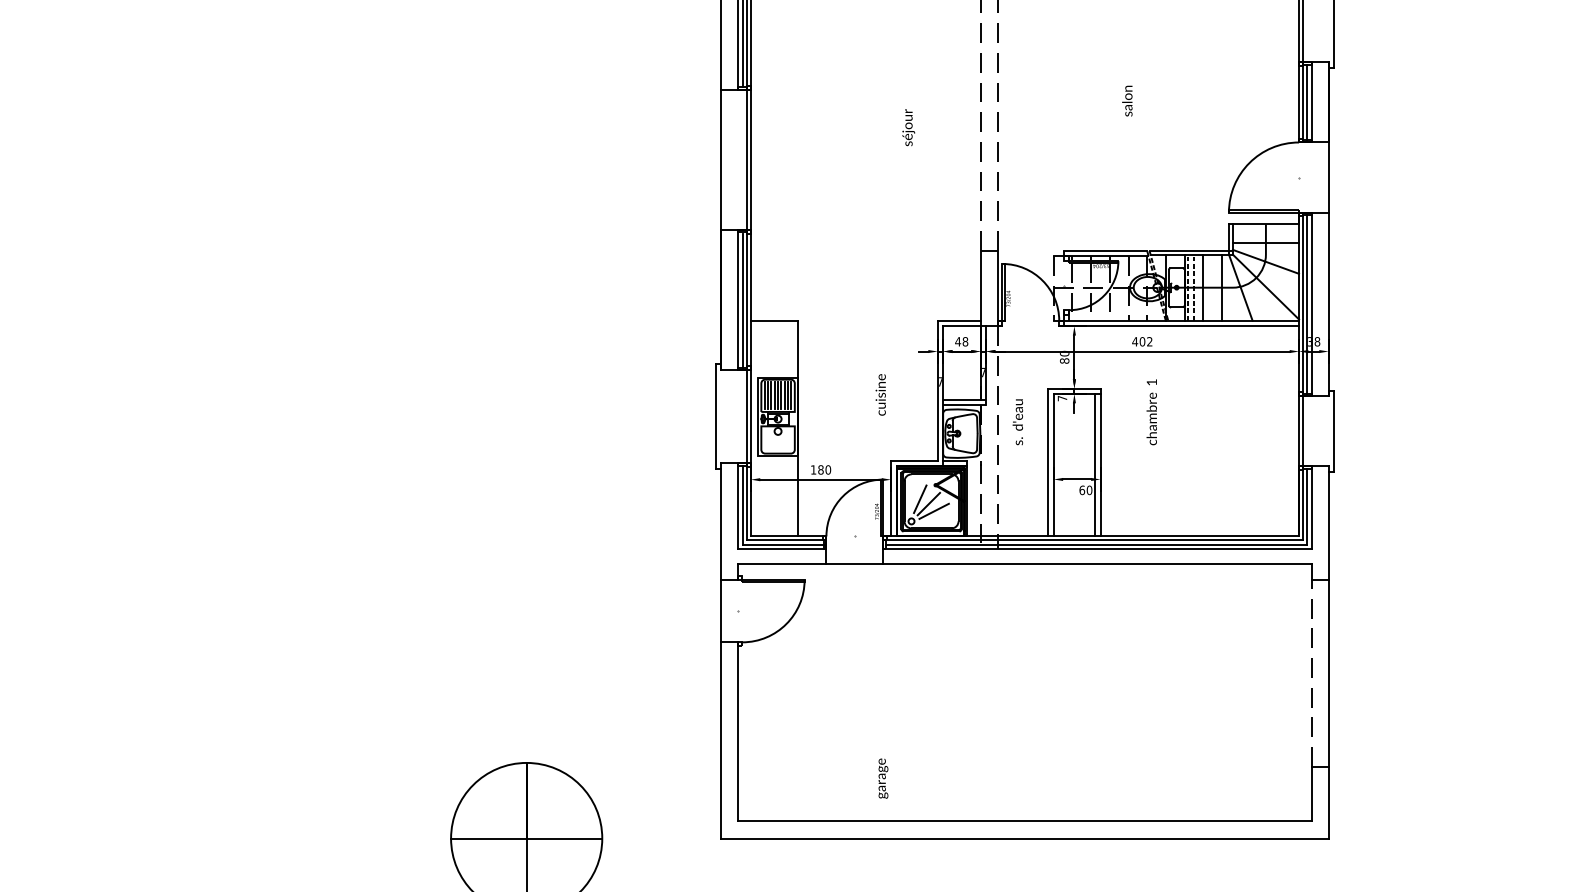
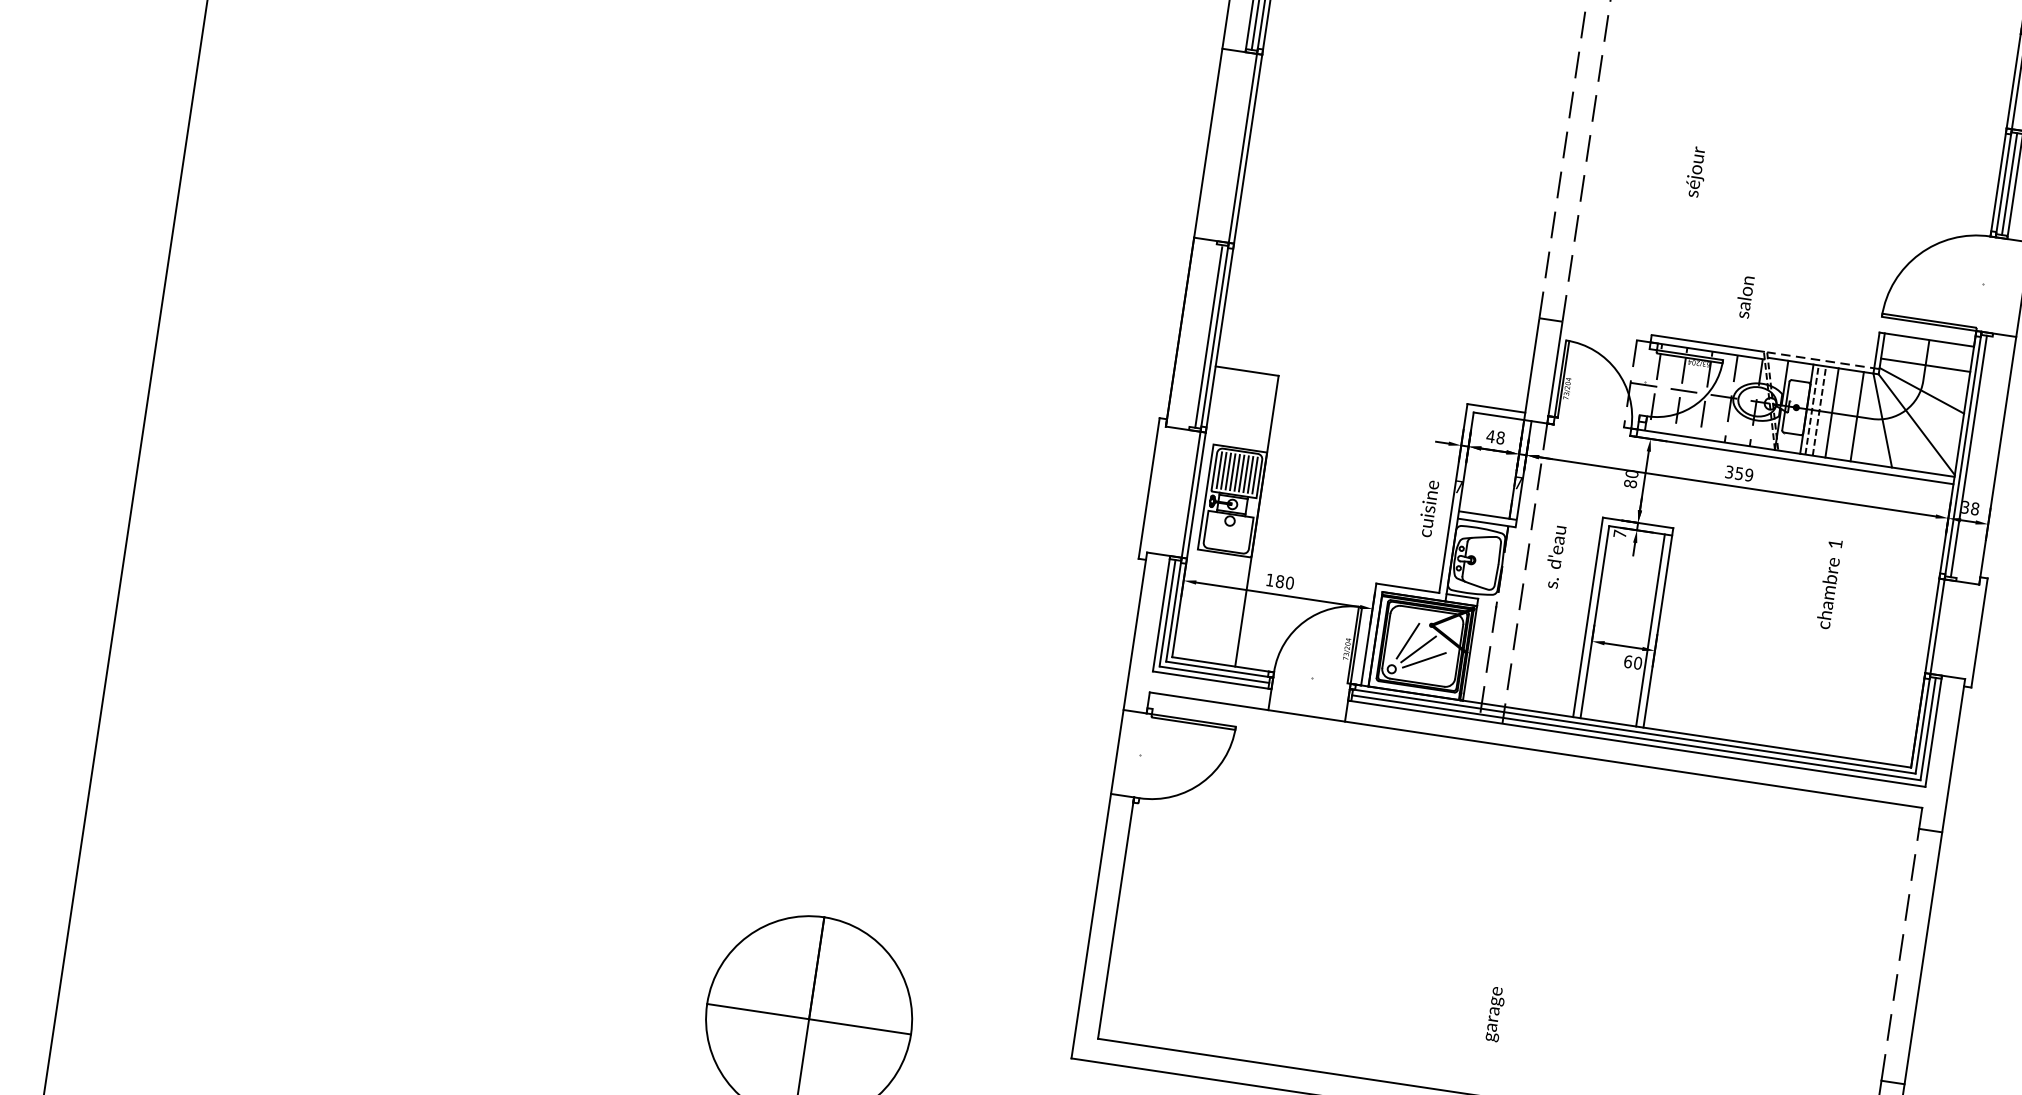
text: (1127, 100) -> (1745, 296), moved
text: (908, 127) -> (1696, 171), moved
line: (1191, 250) -> (1823, 360), solid -> dashed
line: (738, 299) -> (1203, 335), removed
line: (1311, 304) -> (1974, 457), removed
text: (1142, 341) -> (1739, 473), 402 -> 359
text: (880, 394) -> (1428, 508), moved
text: (1151, 412) -> (1828, 584), moved
text: (883, 778) -> (1495, 1014), moved

